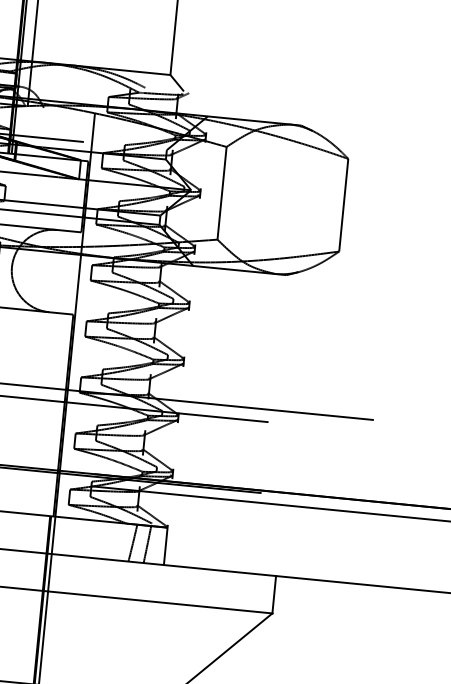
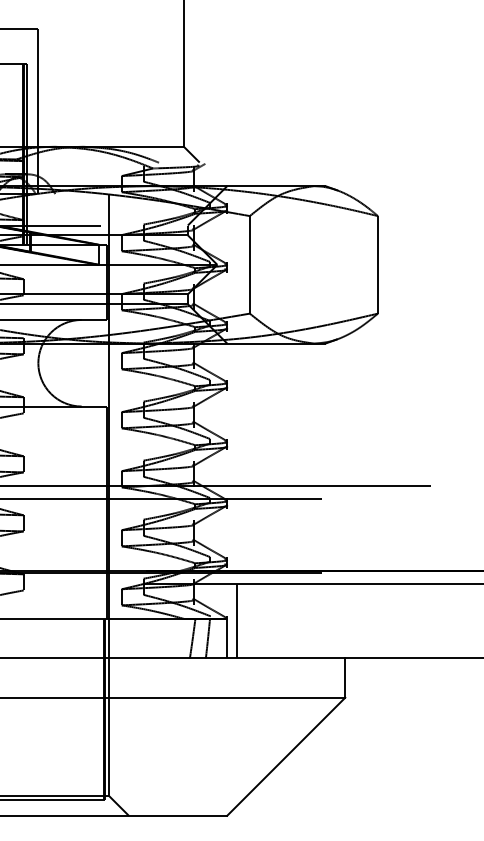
line: (176, 529) -> (236, 620), added

